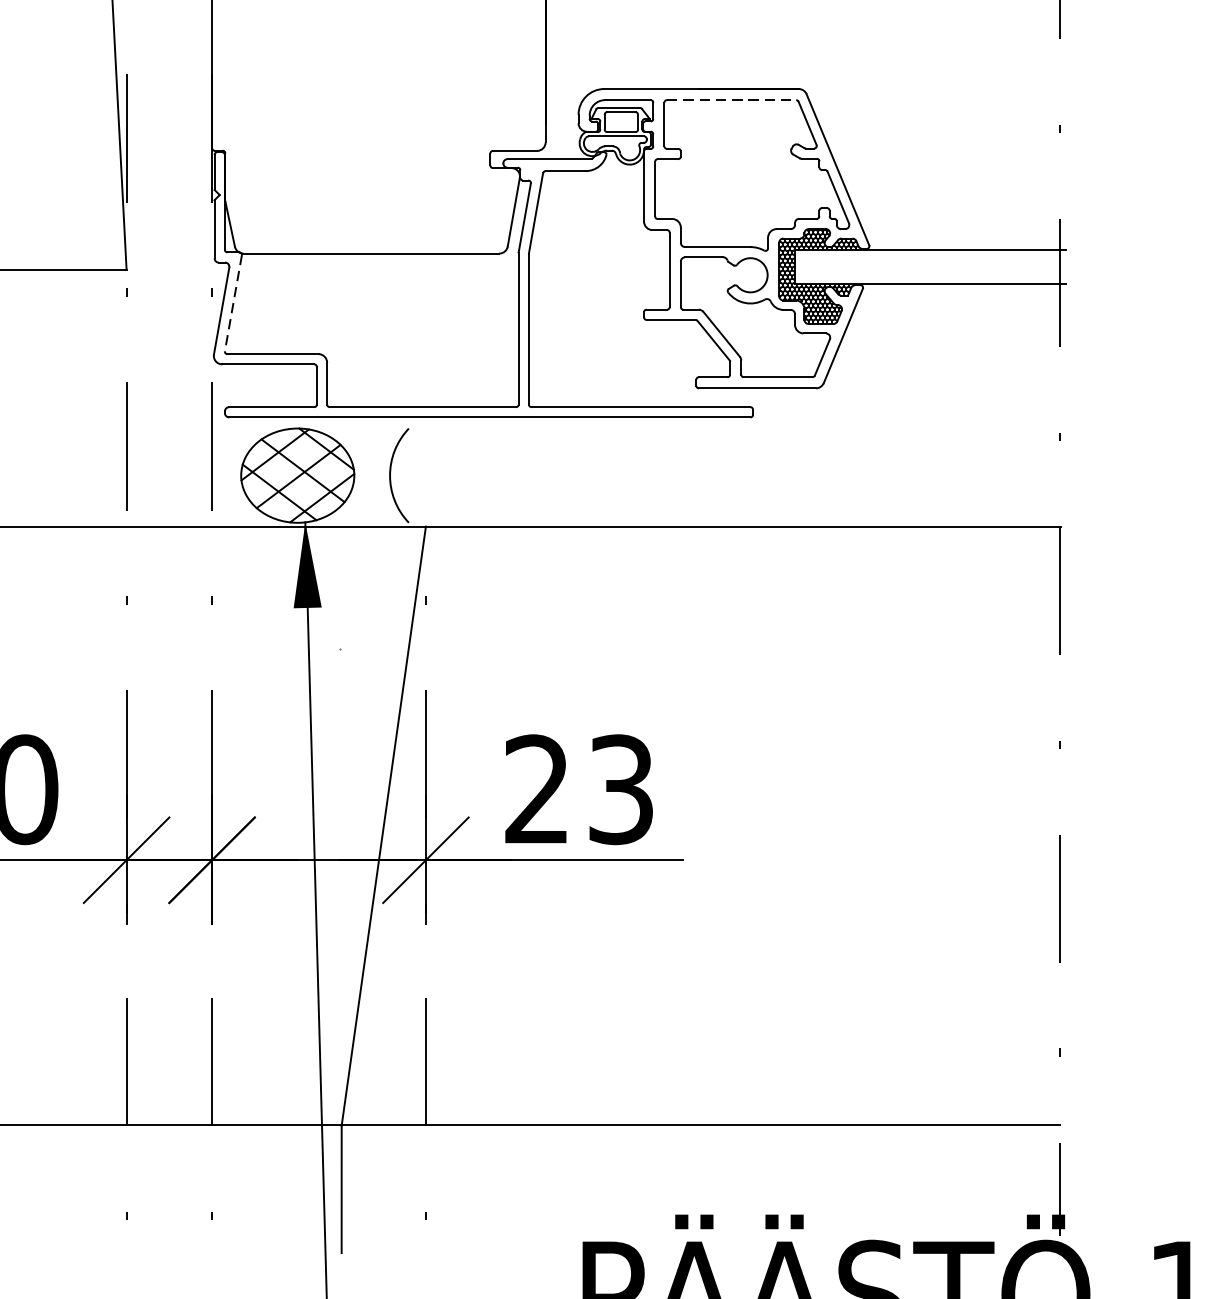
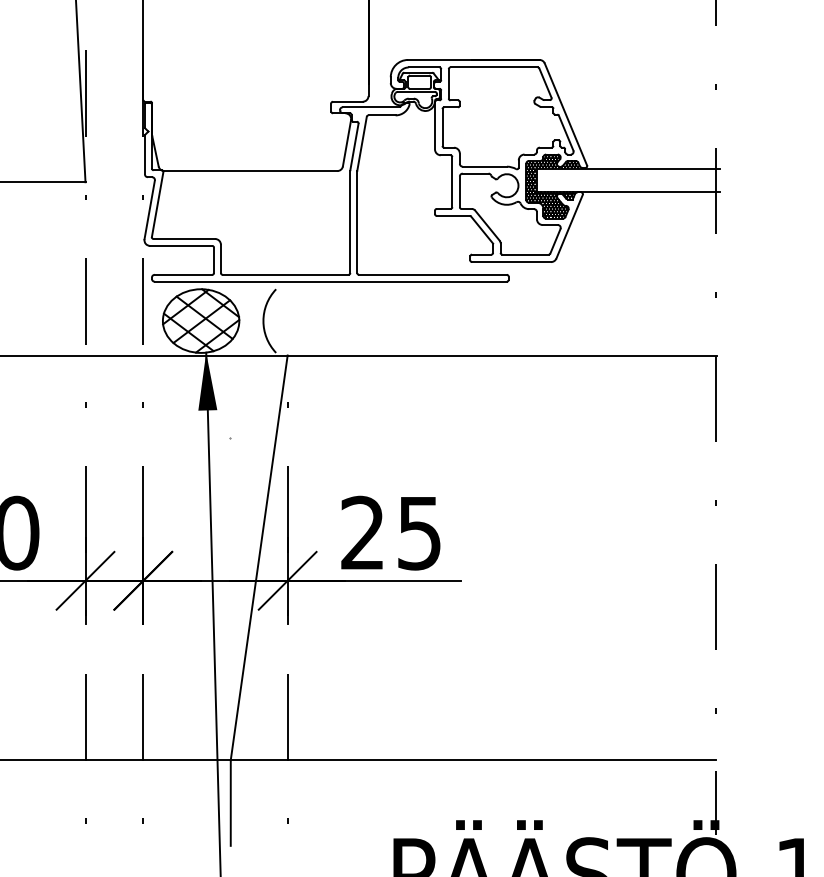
line: (732, 100) -> (494, 67), dashed -> solid
line: (233, 304) -> (157, 205), dashed -> solid
text: (621, 788) -> (419, 532), 23 -> 25

